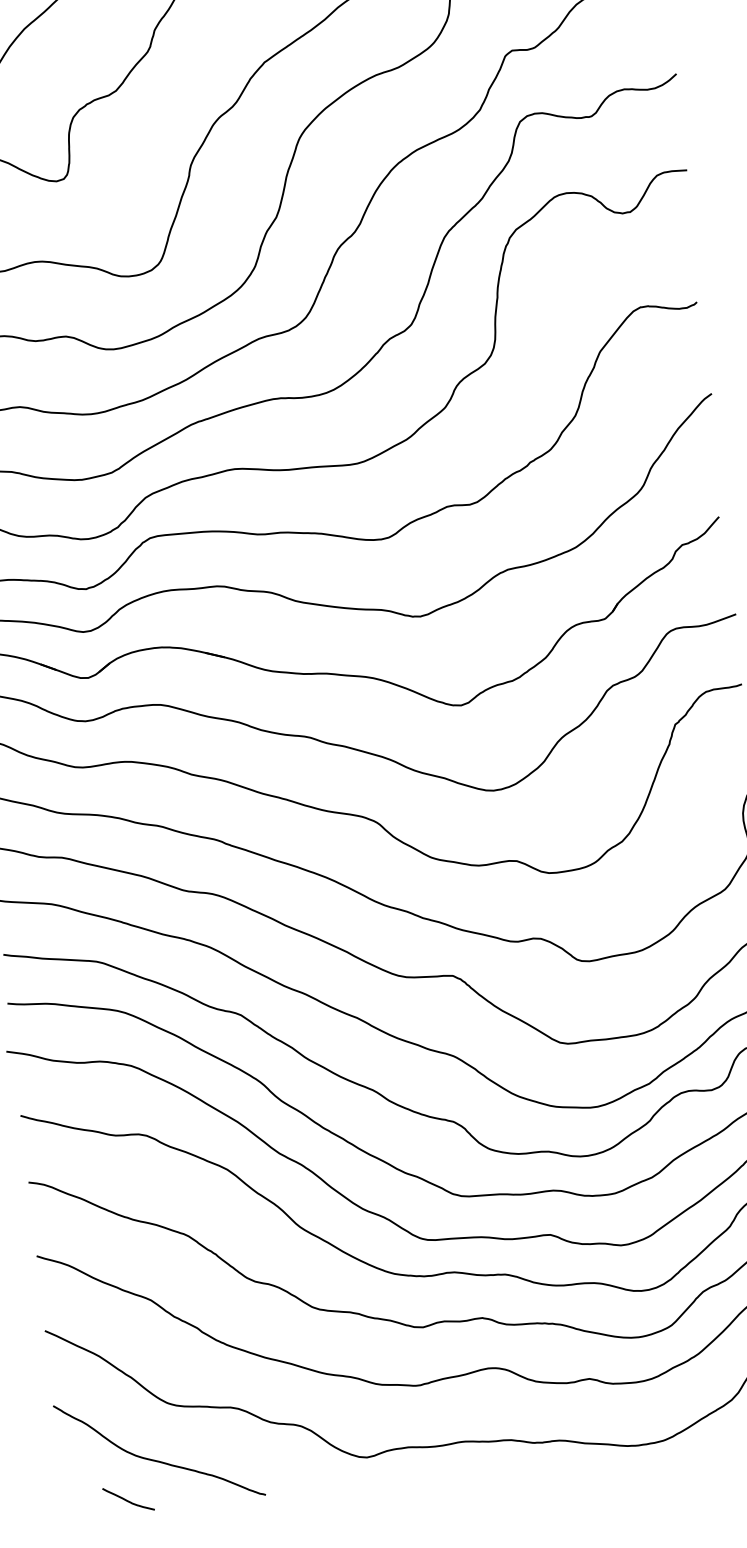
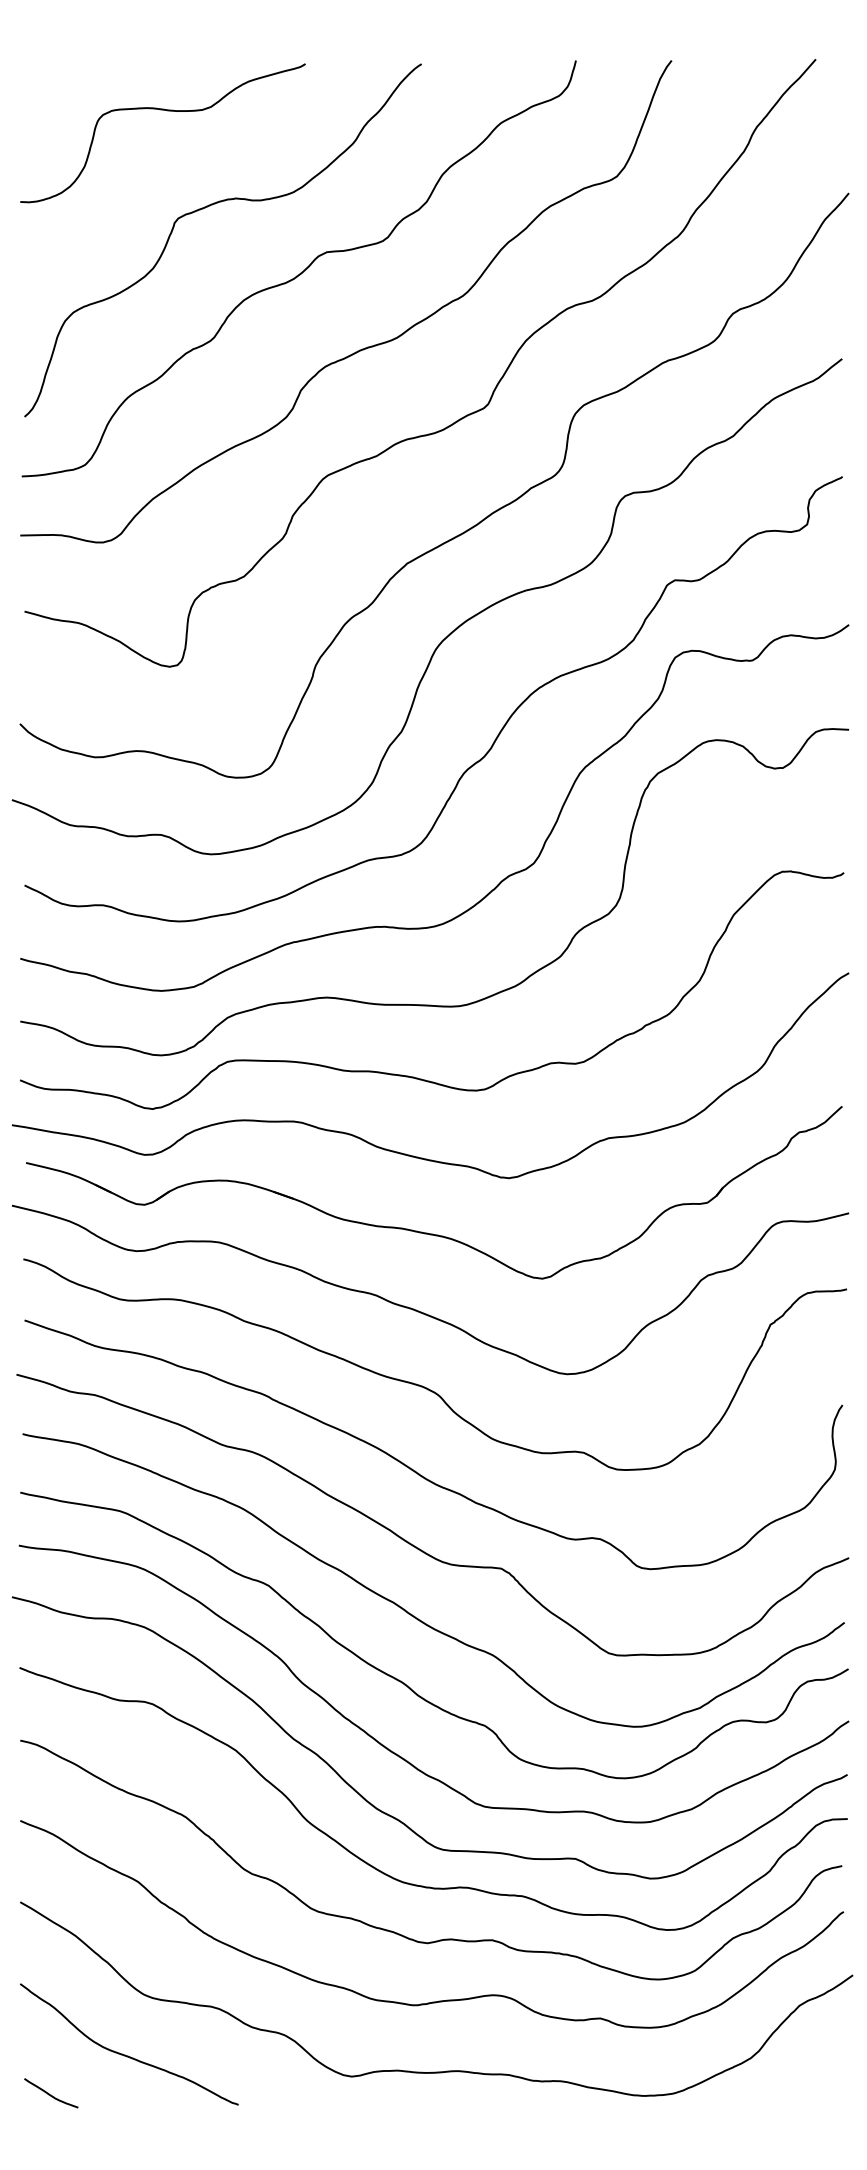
curve: (128, 1500) -> (51, 2094), moved

